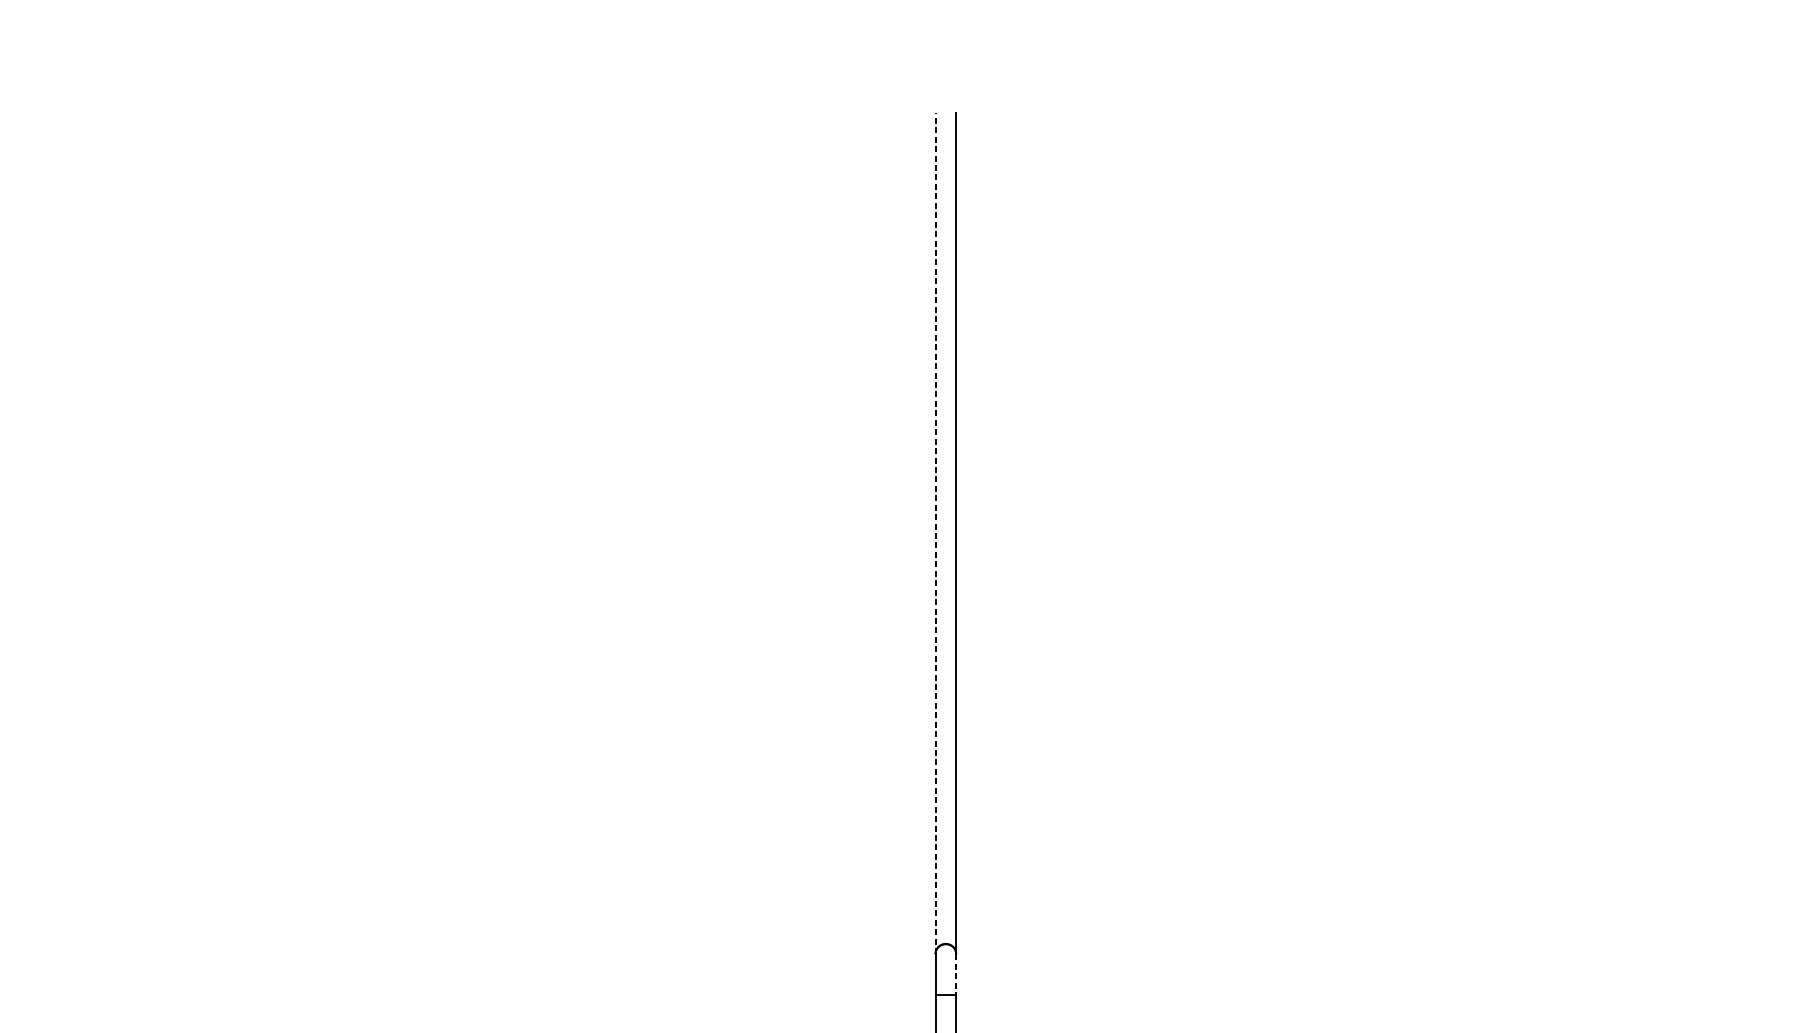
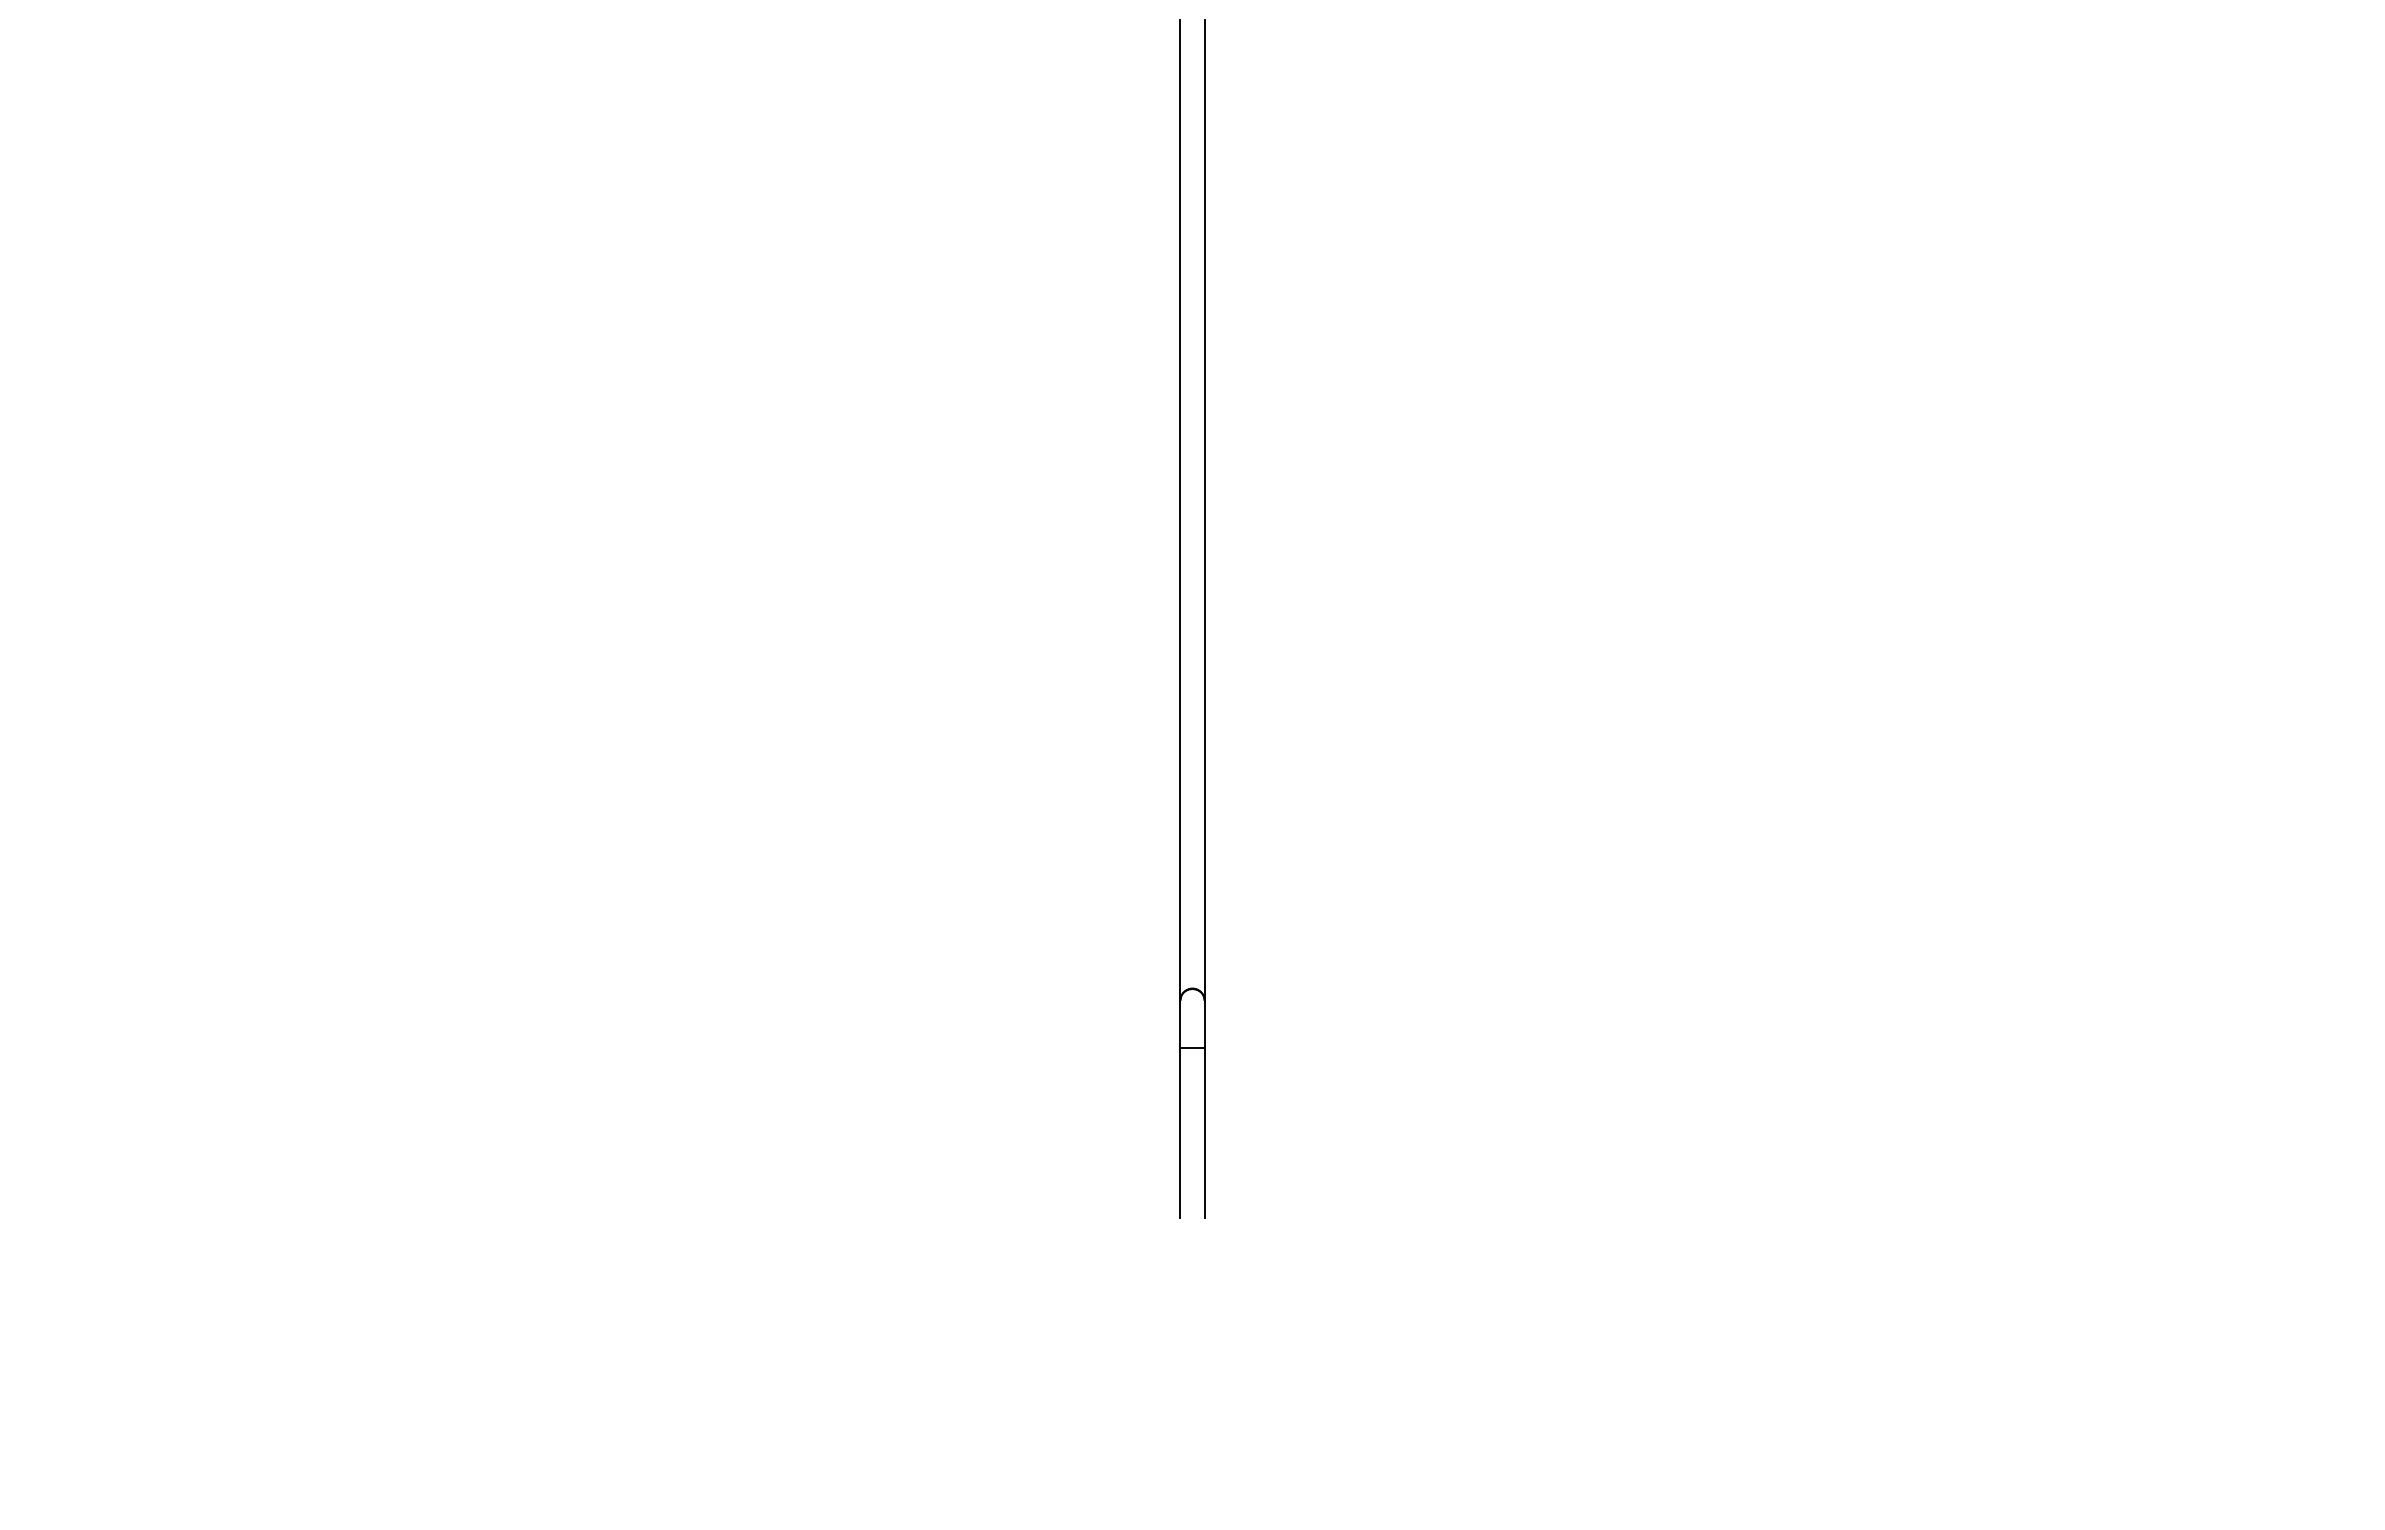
line: (935, 533) -> (1180, 510), dashed -> solid
line: (956, 974) -> (1204, 1024), dashed -> solid

